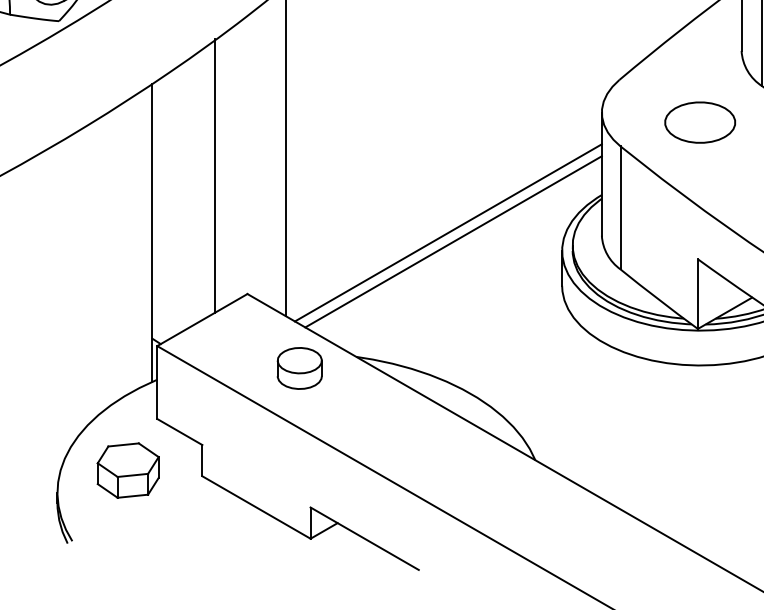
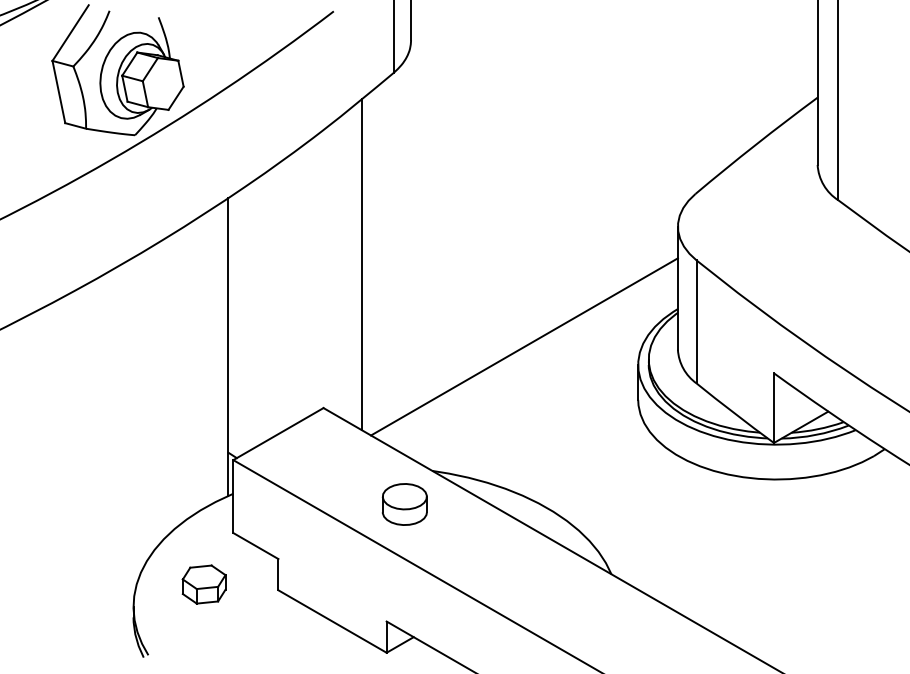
part: (700, 122) -> (776, 236), removed
line: (215, 175) -> (291, 289), removed
line: (453, 241) -> (529, 355), removed
part: (299, 368) -> (404, 504), moved
part: (127, 470) -> (203, 584), size x0.7

